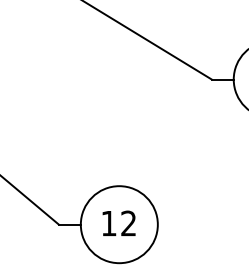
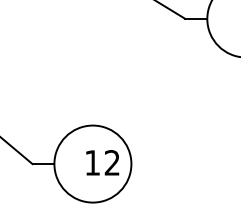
text: (118, 222) -> (102, 161), moved

